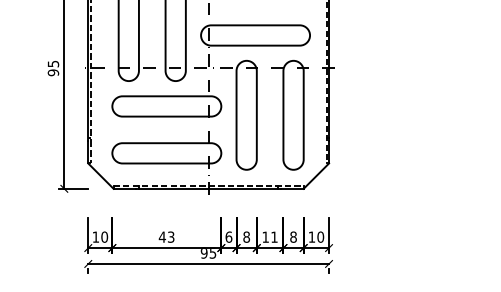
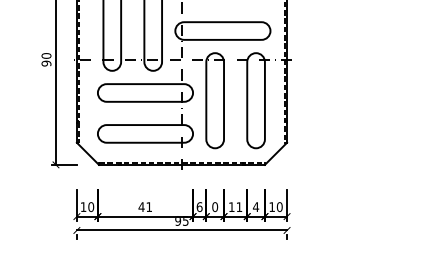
text: (53, 63) -> (46, 55), 95 -> 90
text: (247, 236) -> (215, 206), 8 -> 0
text: (294, 236) -> (256, 206), 8 -> 4
text: (171, 237) -> (149, 207), 43 -> 41

